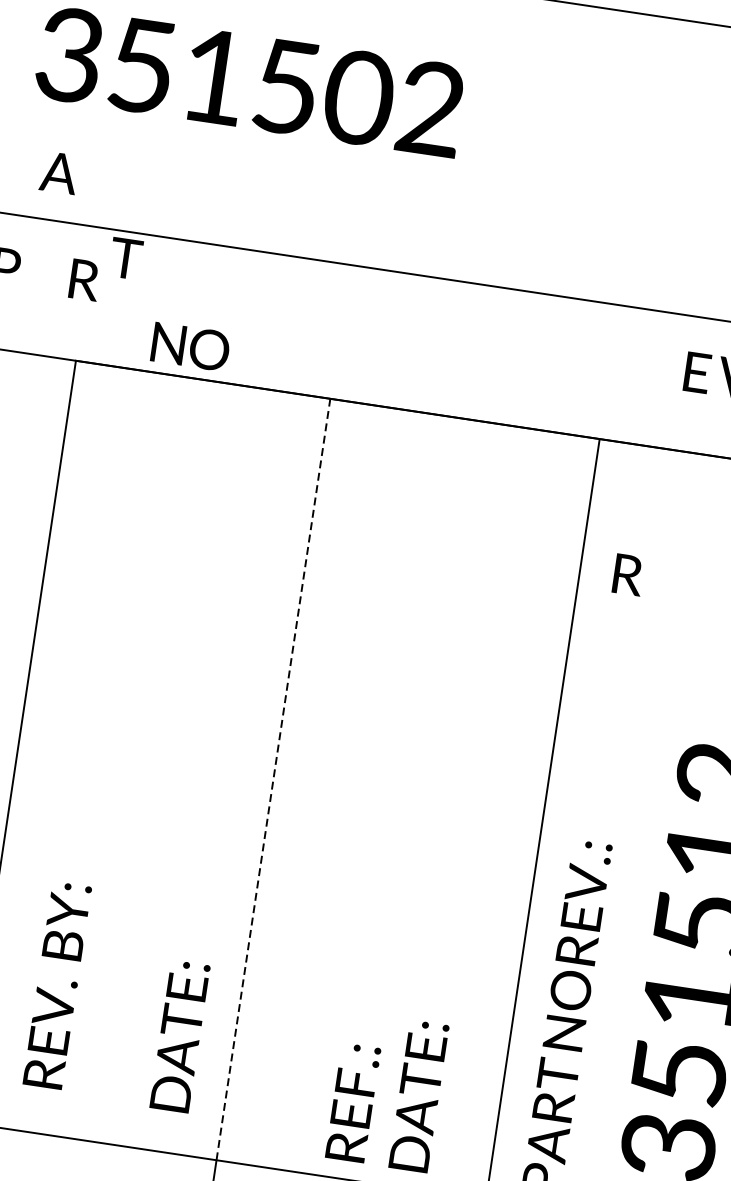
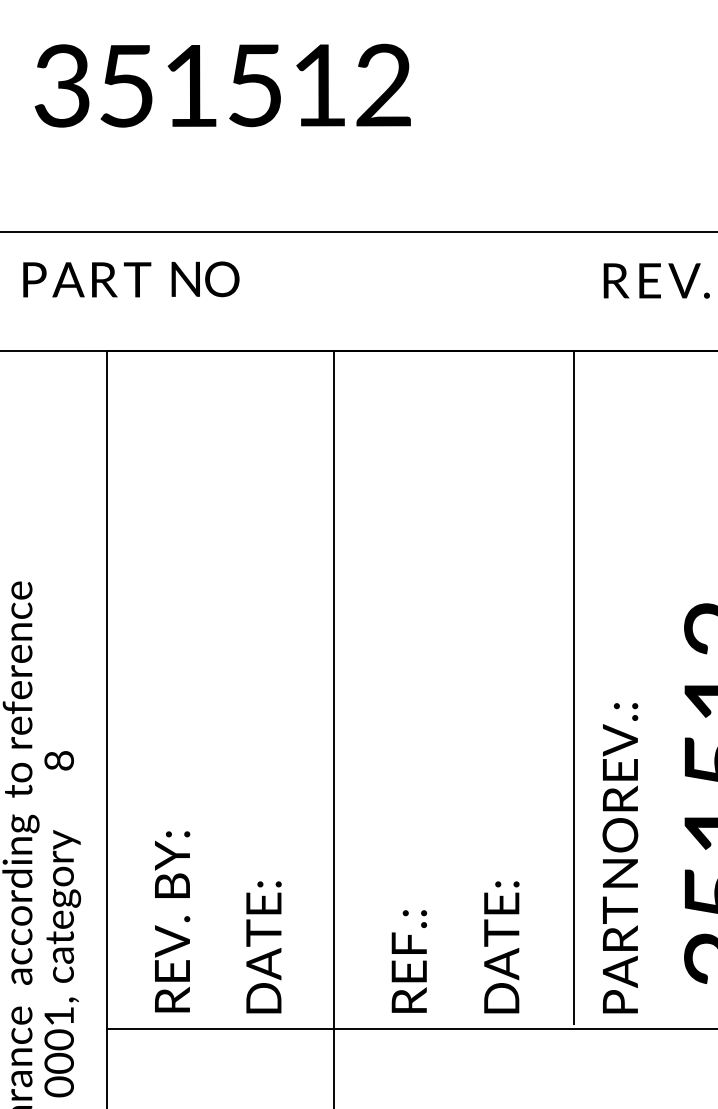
text: (358, 97) -> (319, 85), 0 -> 1
text: (59, 172) -> (68, 279), moved
text: (125, 258) -> (137, 279), moved
text: (190, 347) -> (205, 279), moved
text: (628, 574) -> (616, 280), moved
line: (273, 779) -> (333, 690), dashed -> solid
text: (57, 985) -> (172, 921), moved
text: (179, 1036) -> (263, 947), moved
text: (353, 1102) -> (409, 961), moved

